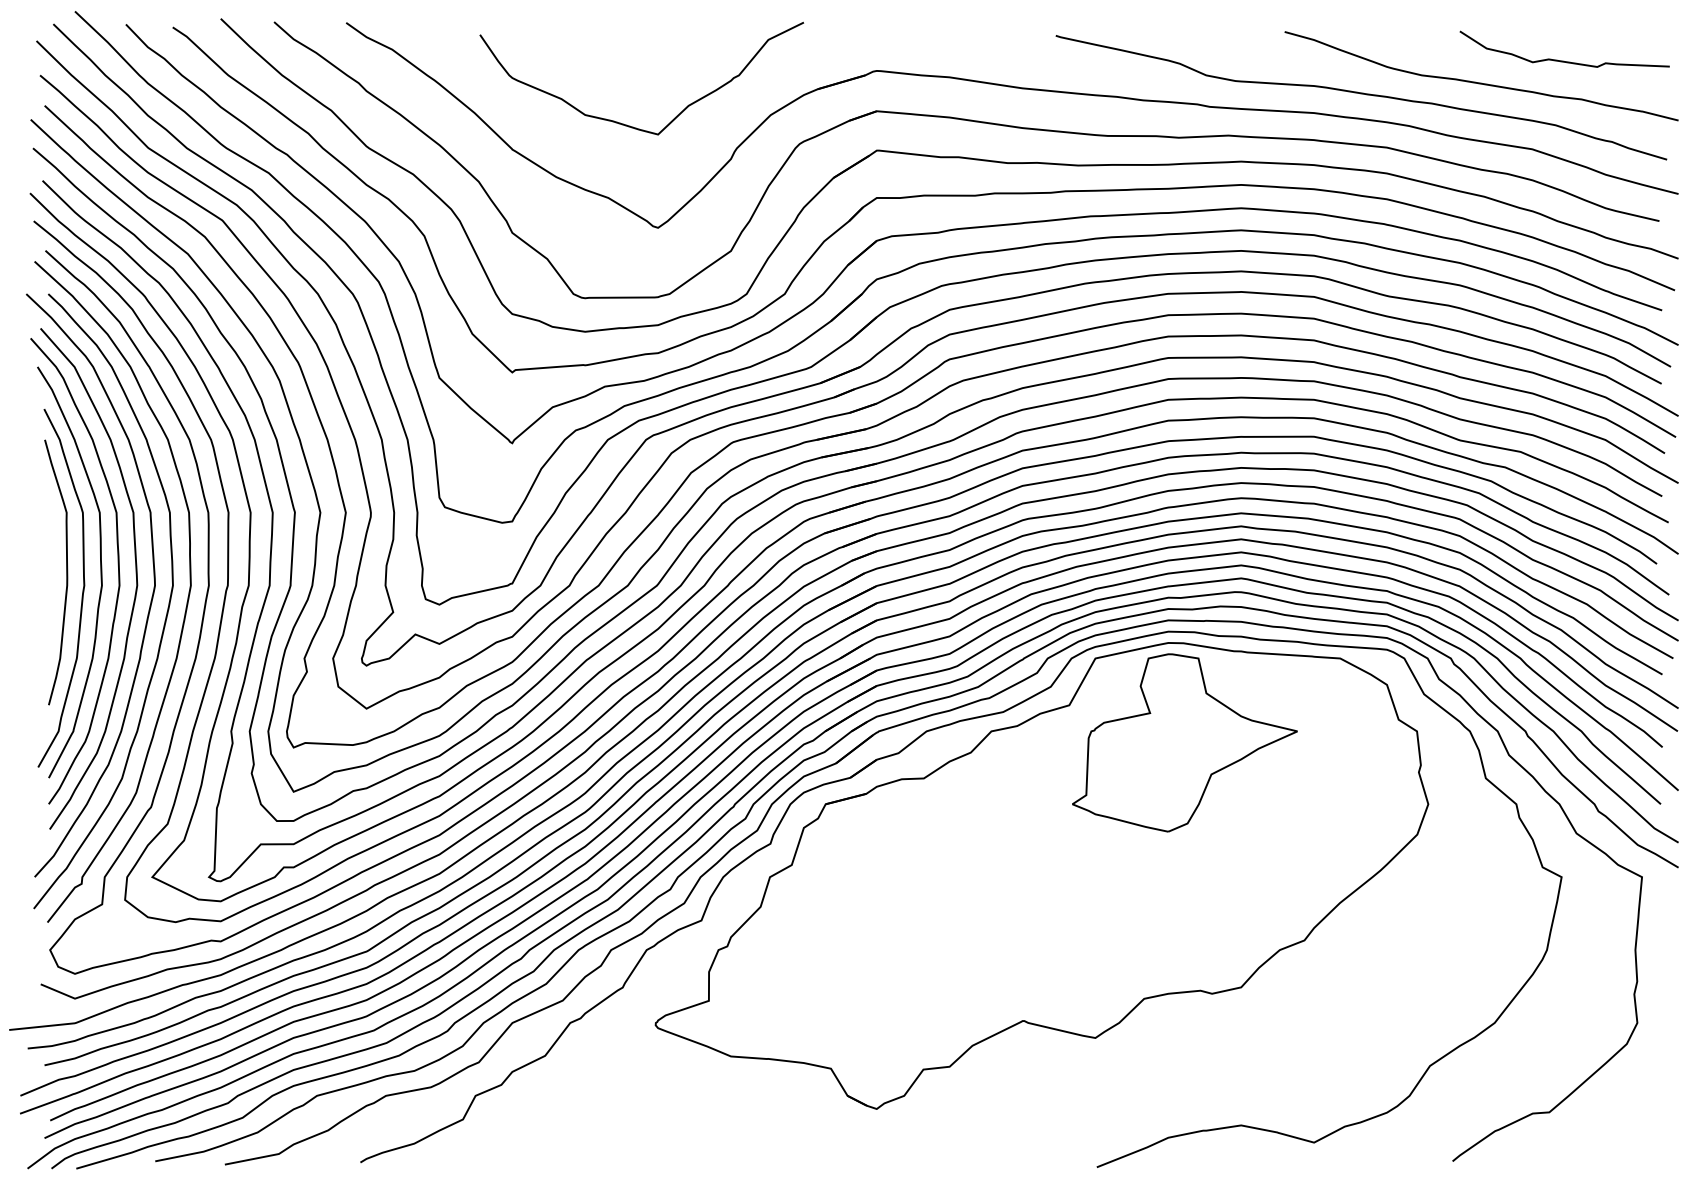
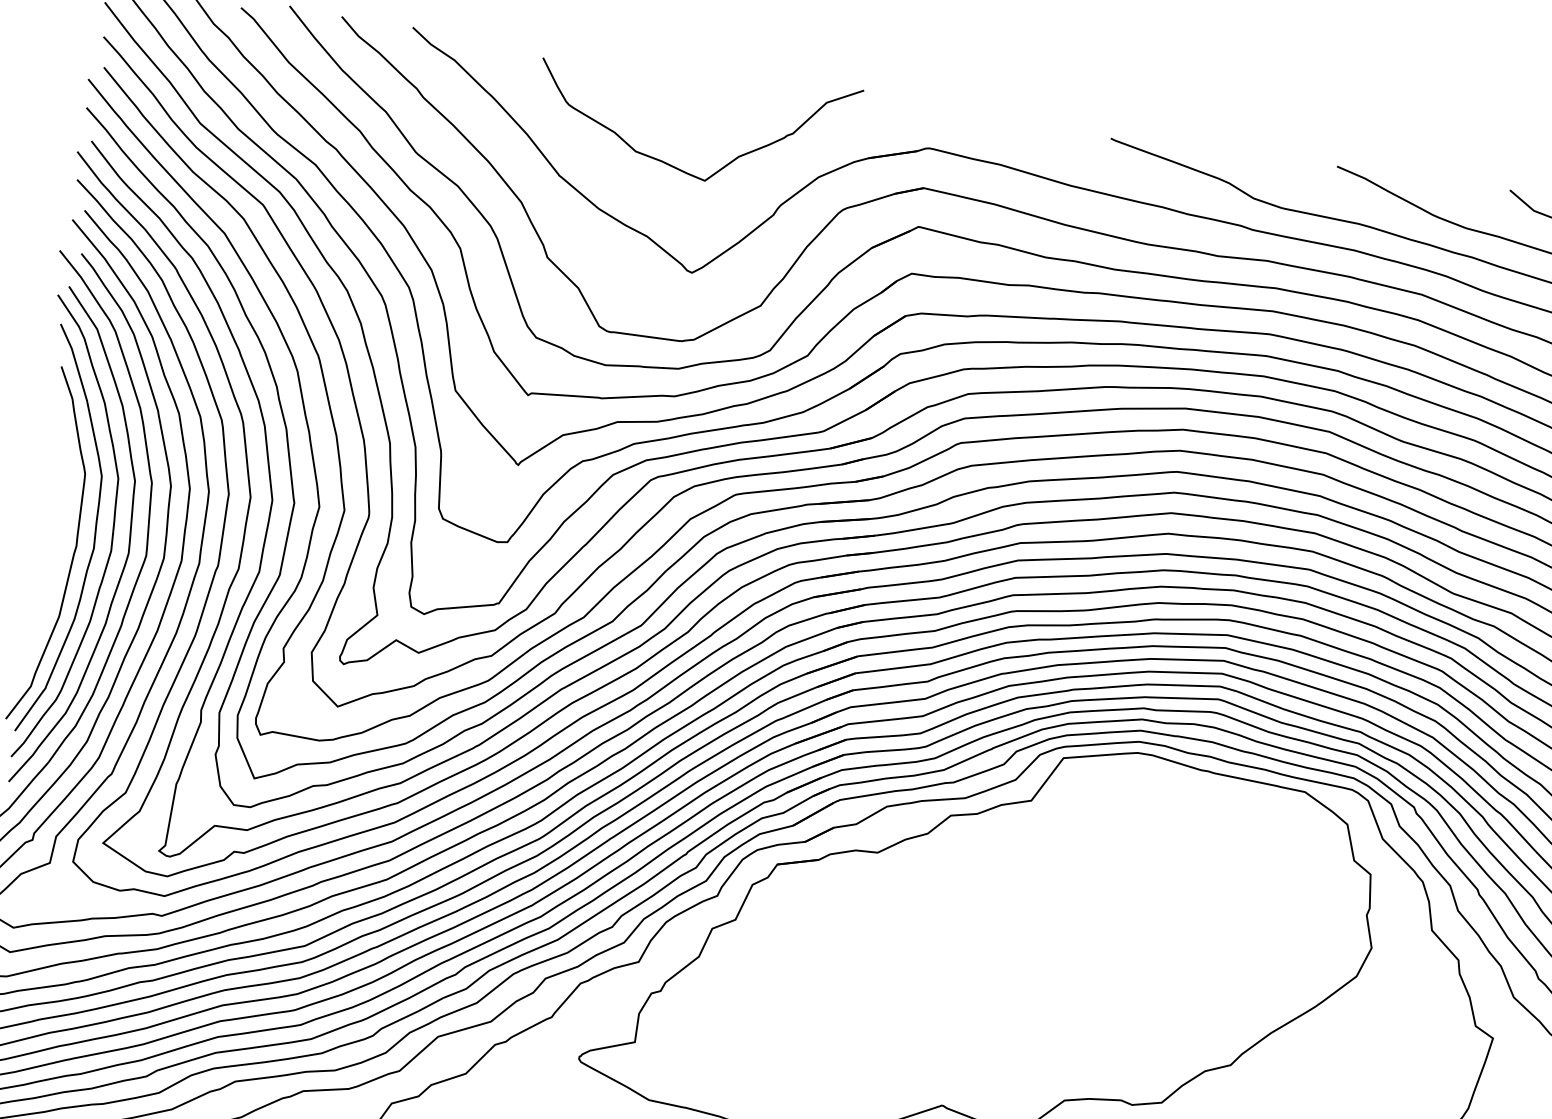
curve: (66, 572) -> (60, 530), removed
part: (1184, 742) -> (1139, 853), removed

